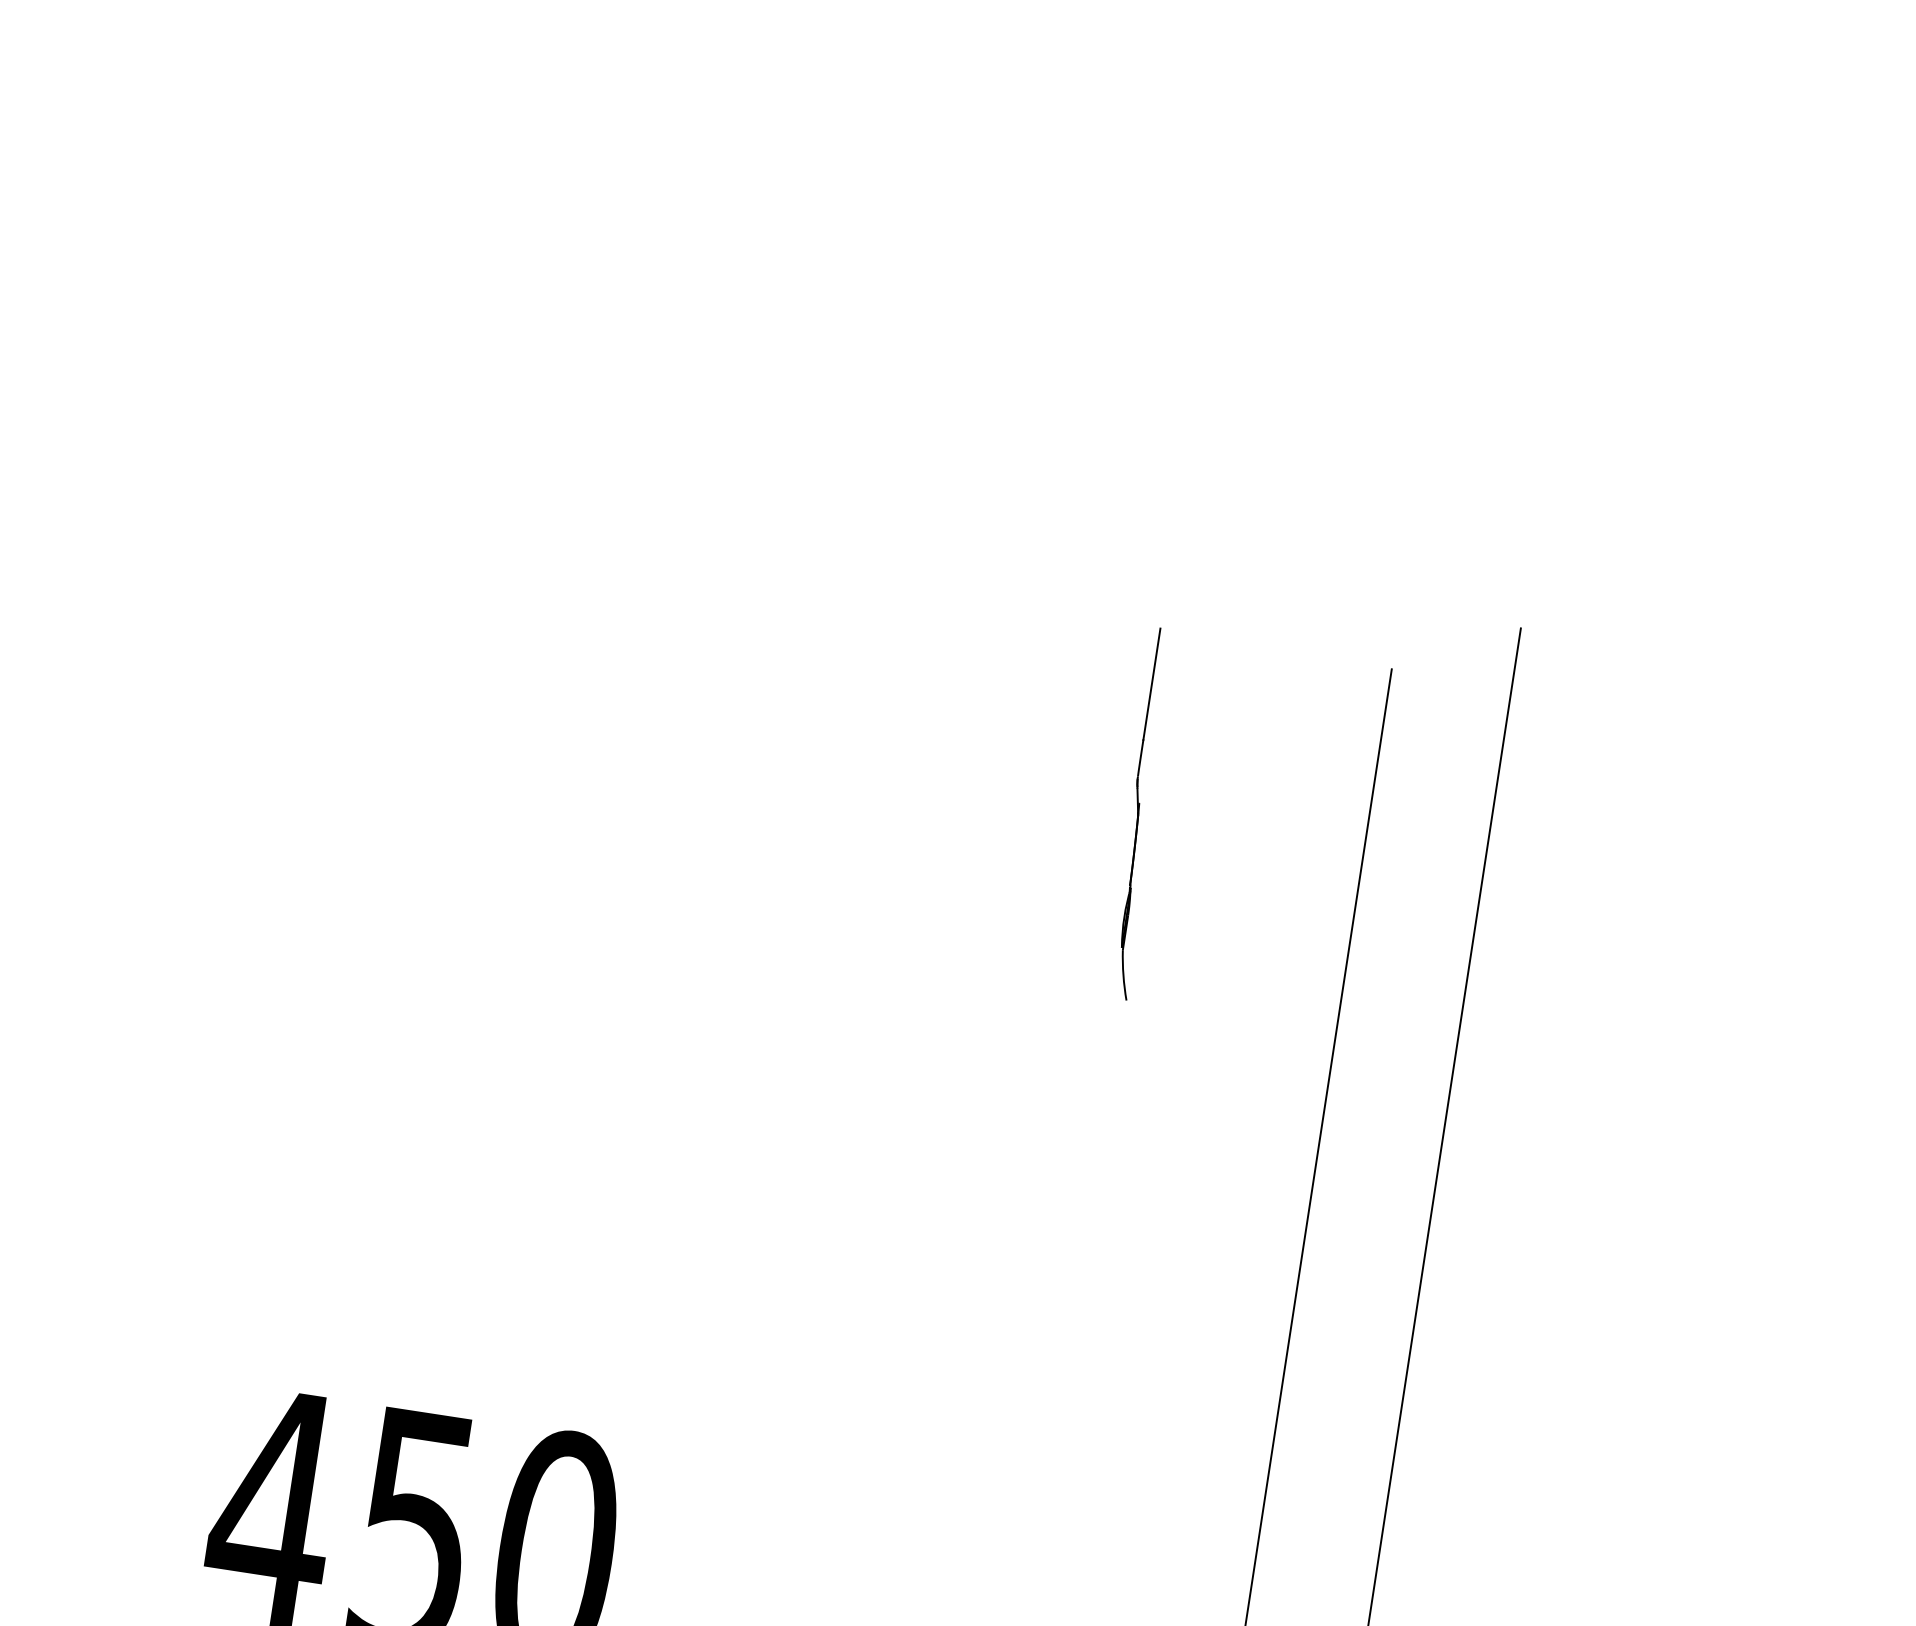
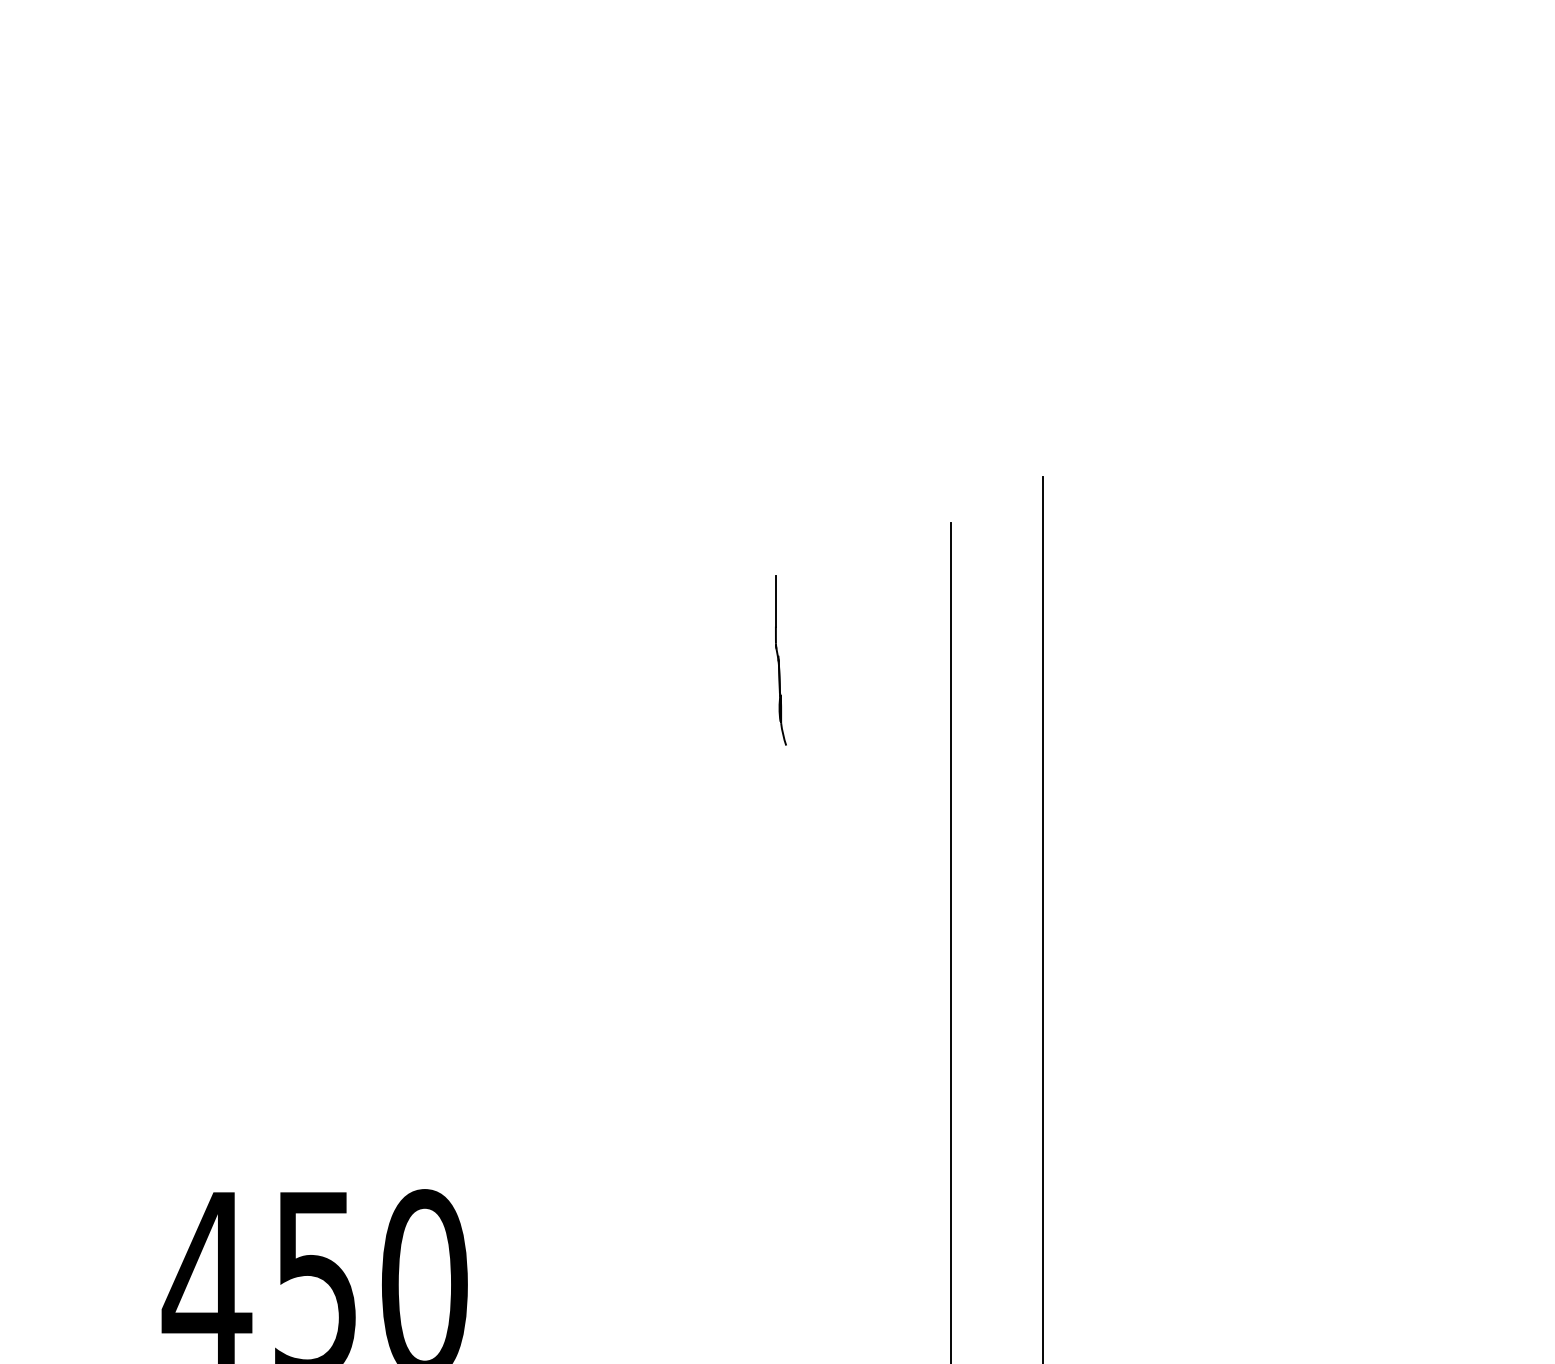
part: (1142, 814) -> (780, 660), size x0.6

